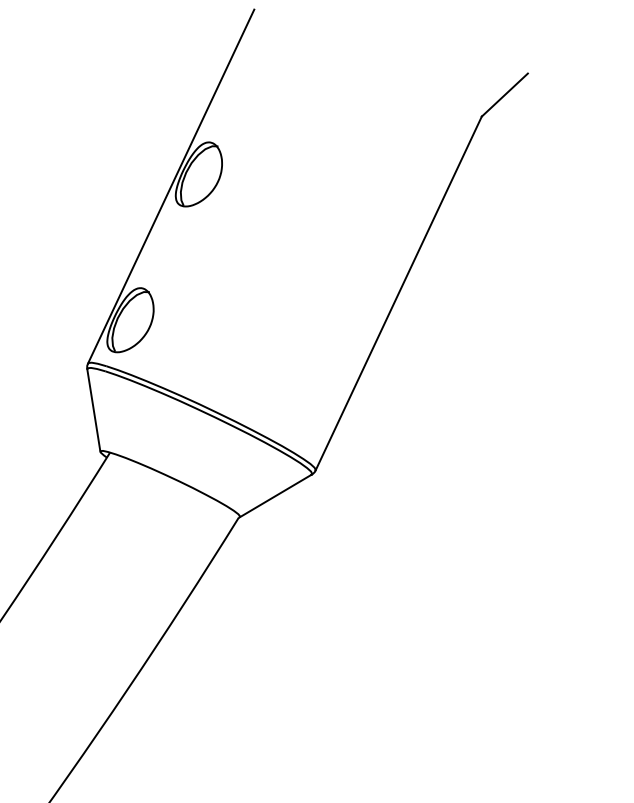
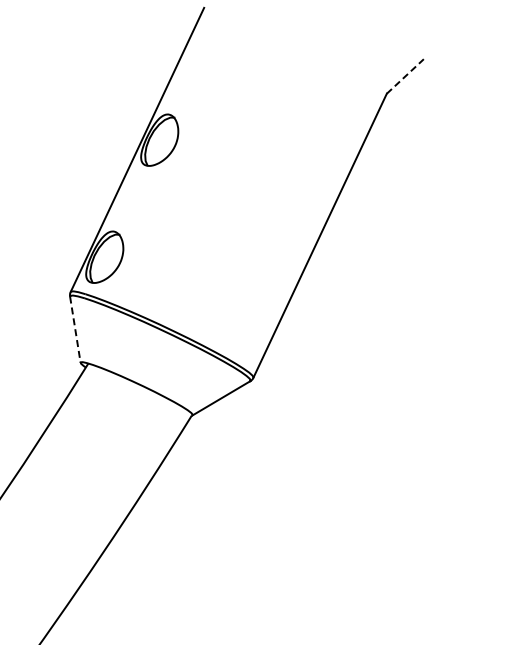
line: (505, 95) -> (405, 76), solid -> dashed
line: (94, 411) -> (75, 330), solid -> dashed

